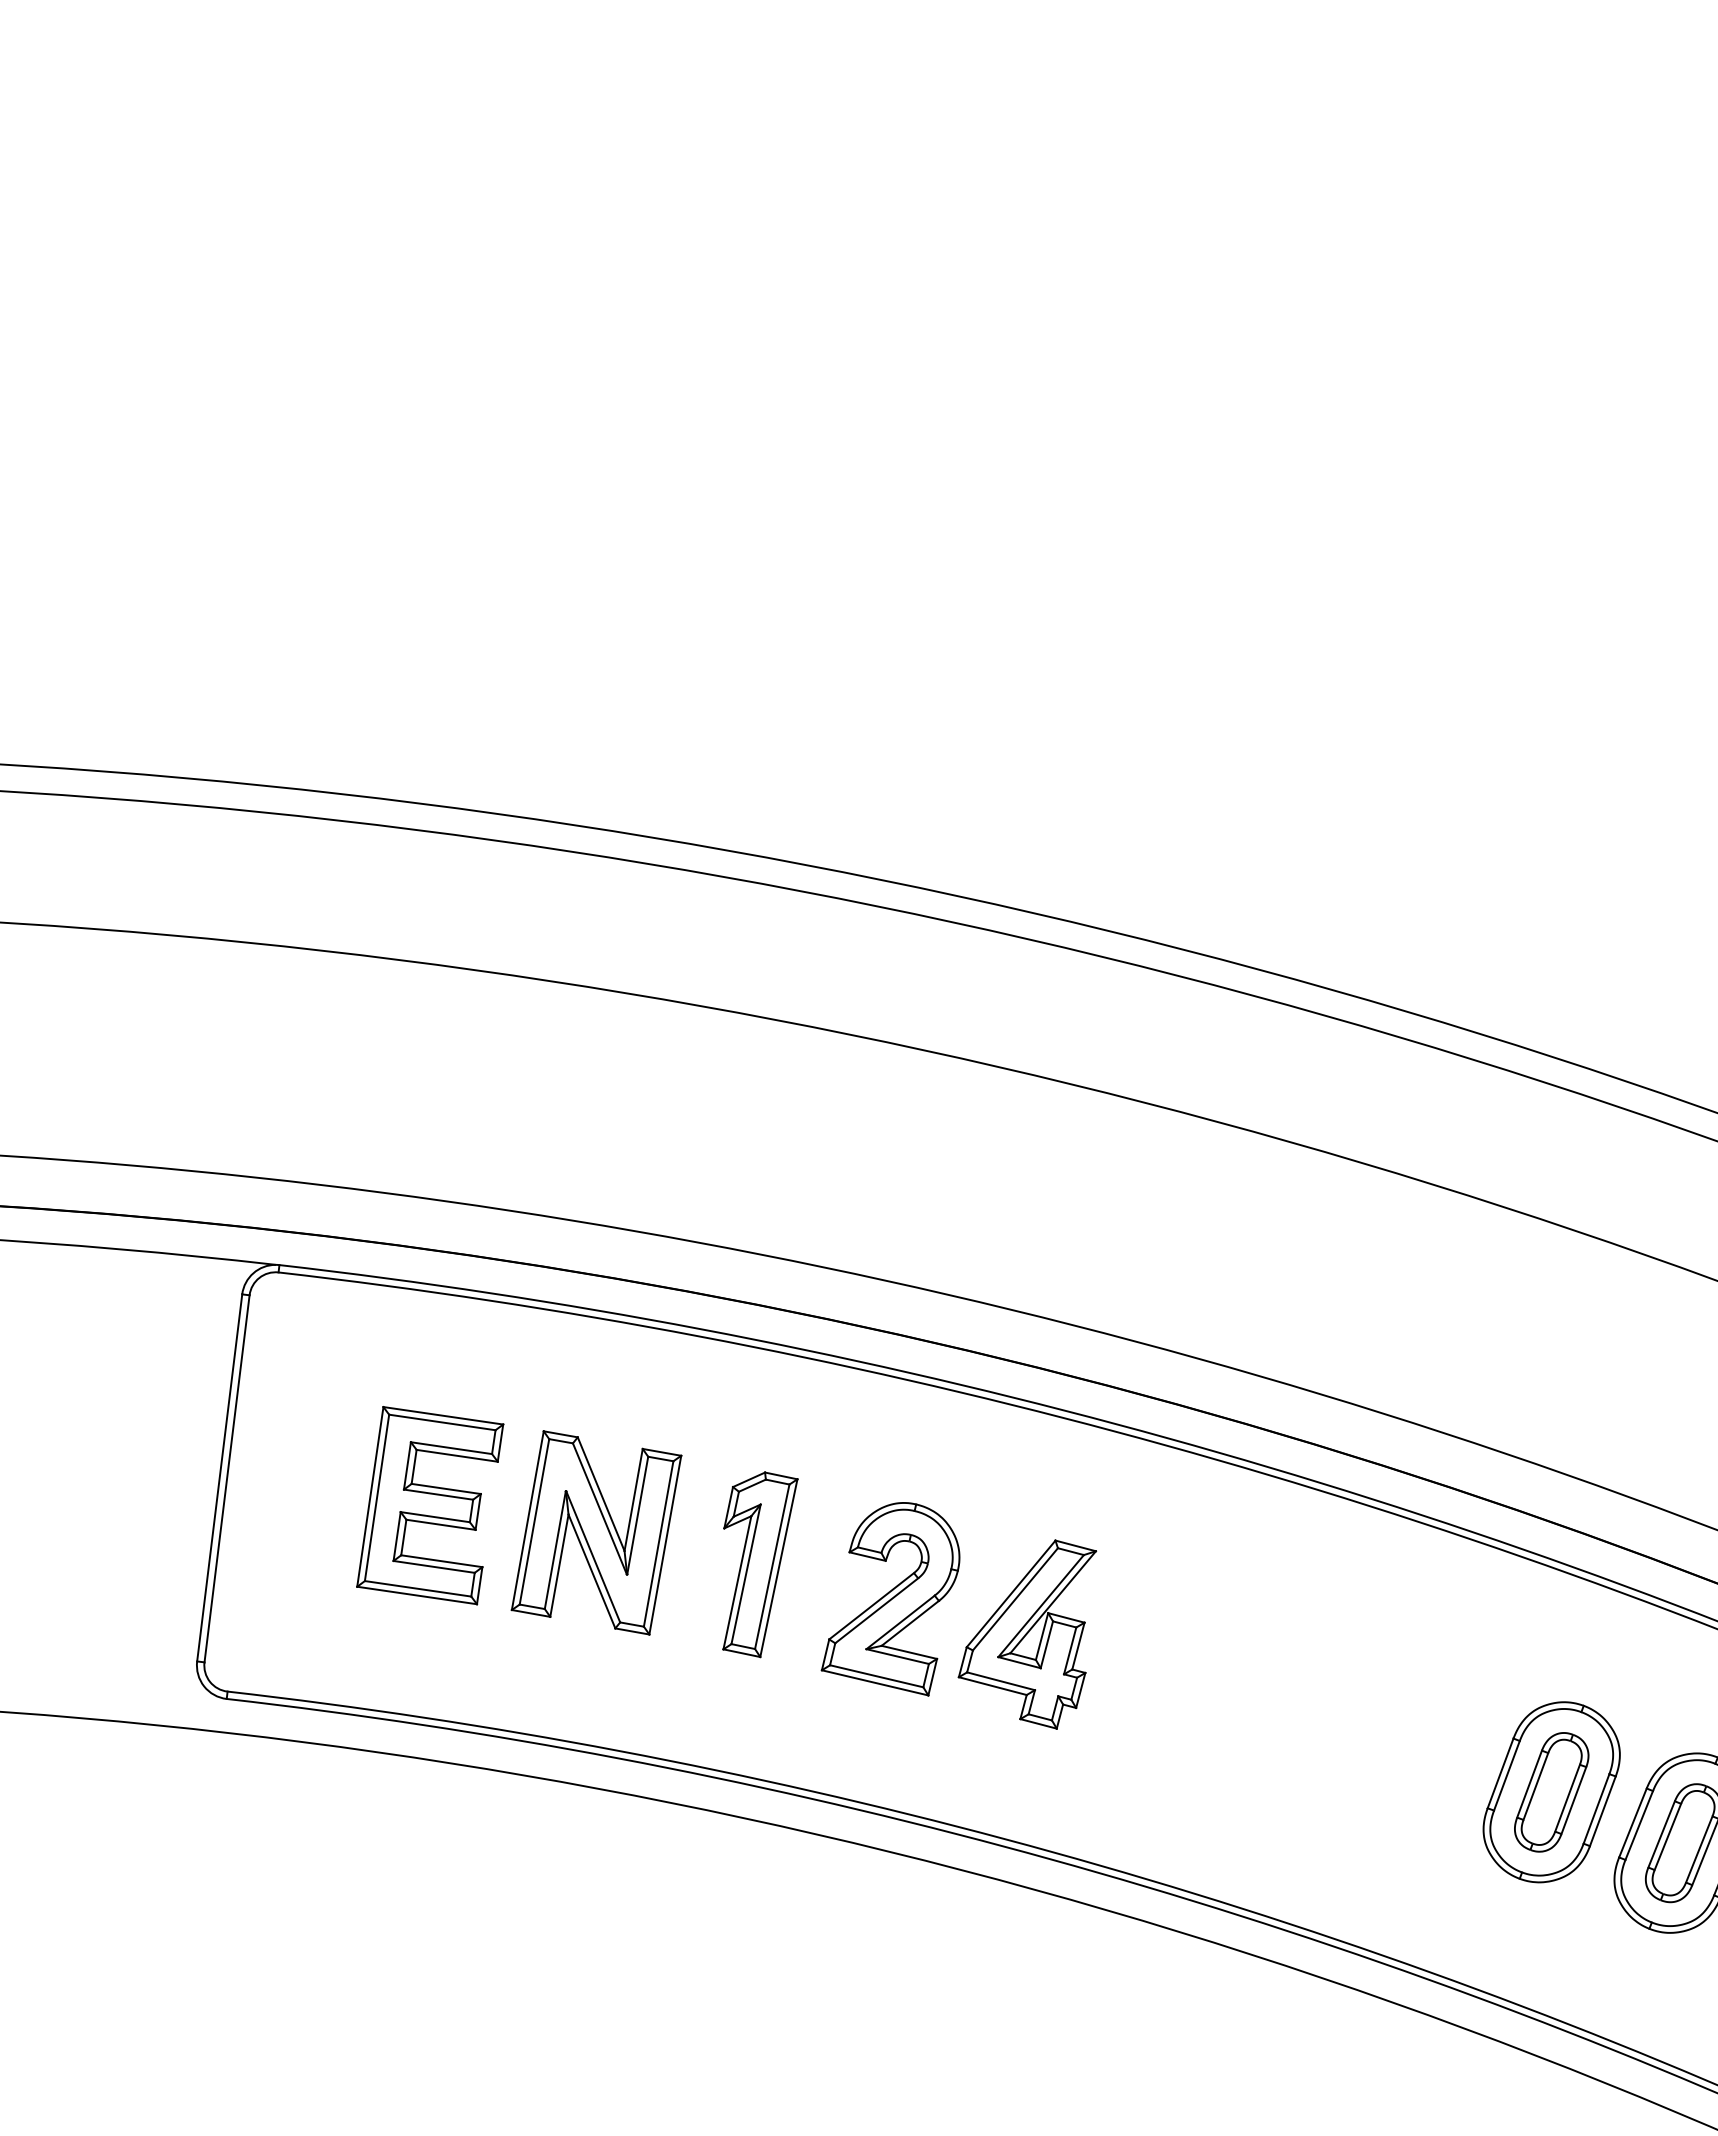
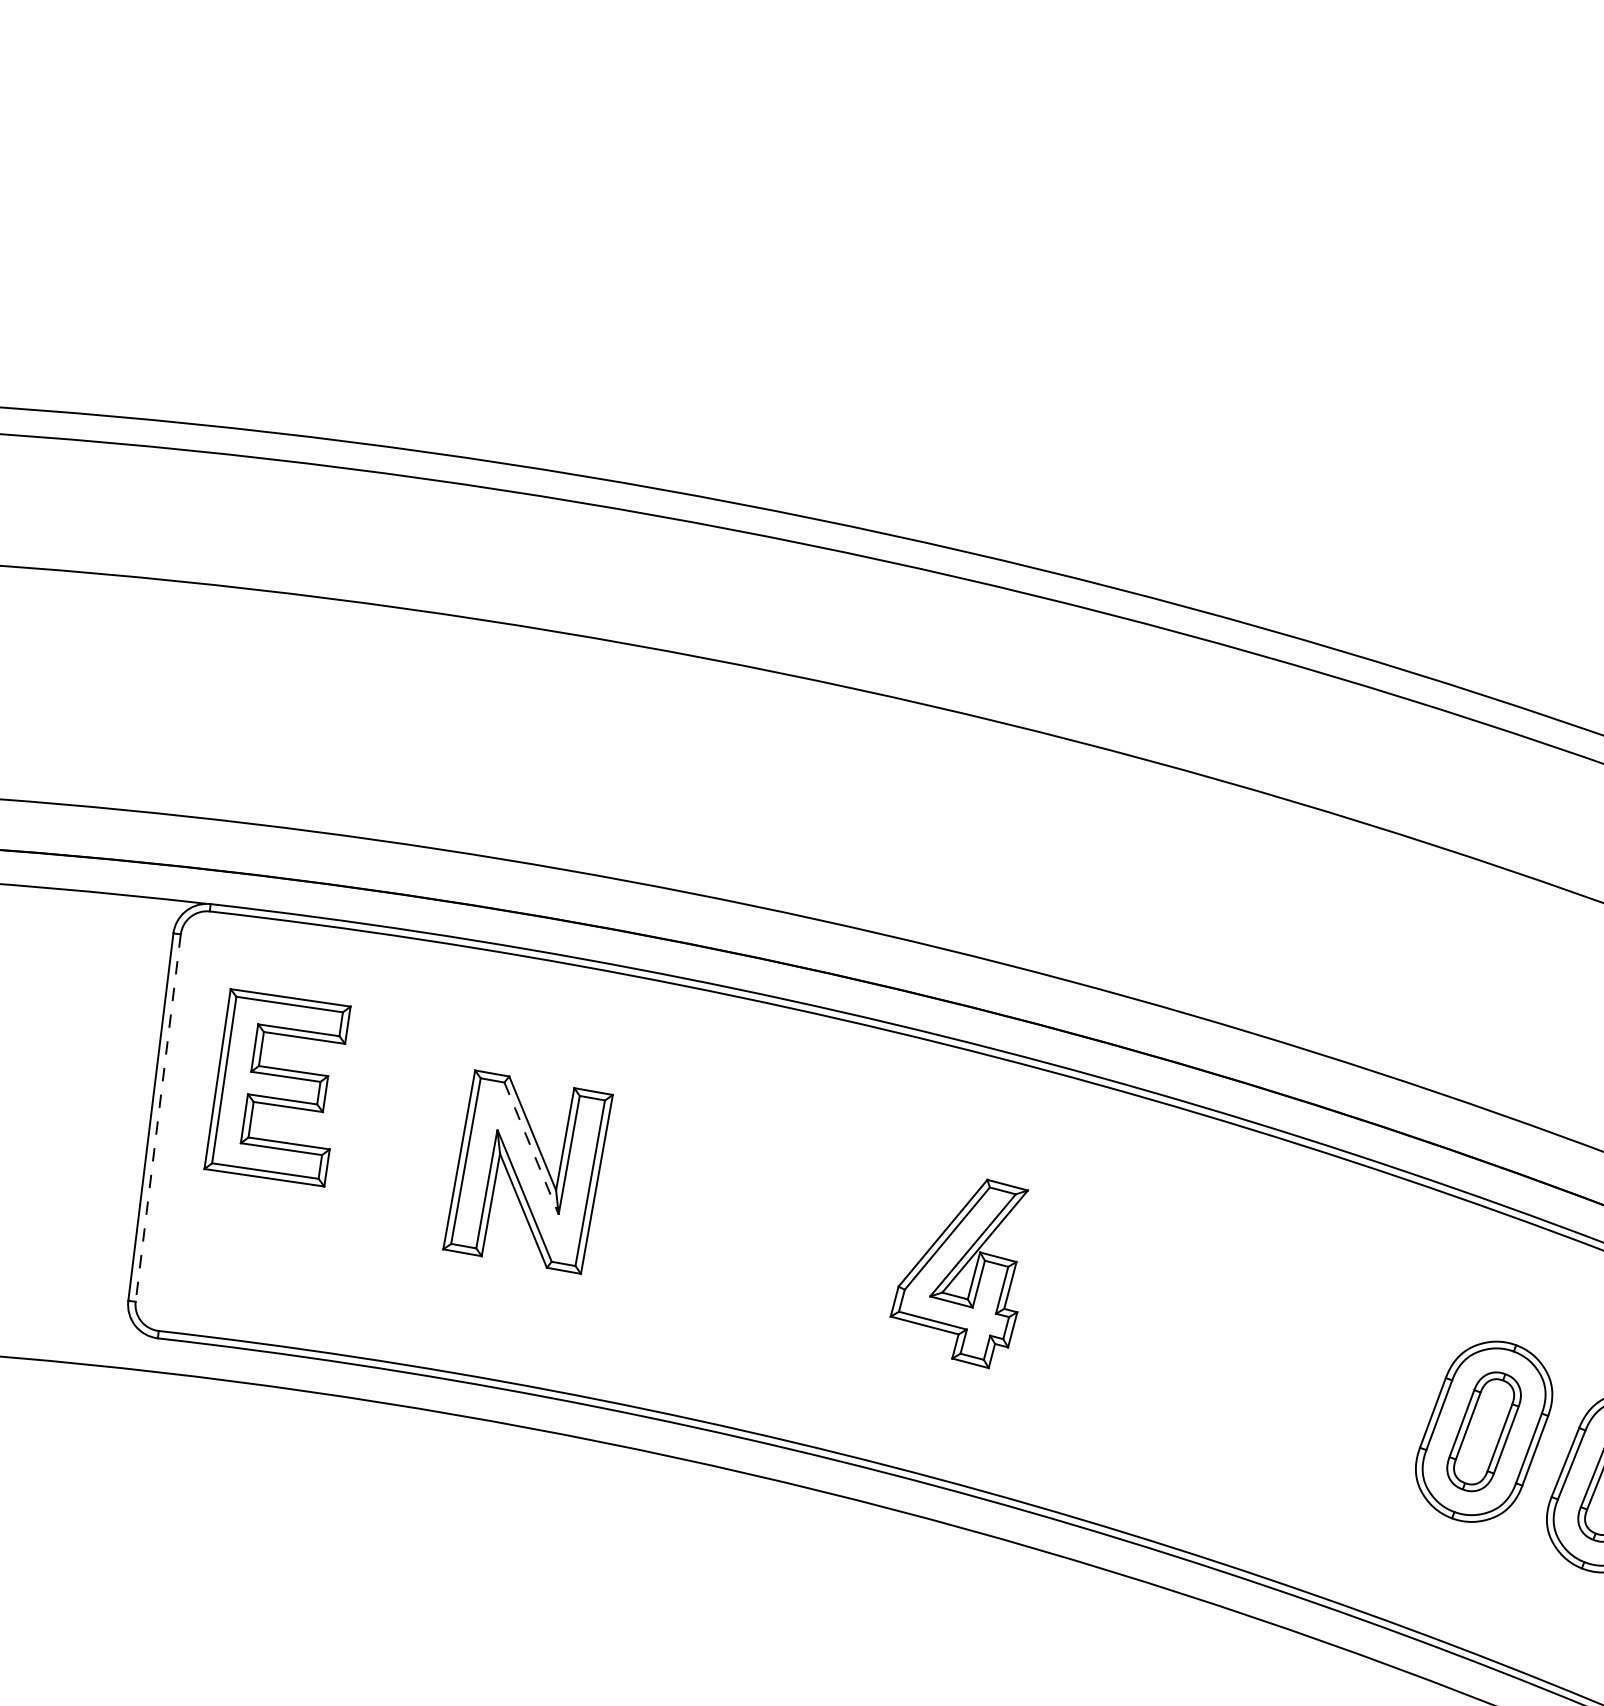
line: (227, 1478) -> (158, 1117), solid -> dashed
part: (430, 1505) -> (277, 1087), moved
line: (599, 1508) -> (531, 1147), solid -> dashed
part: (760, 1564) -> (692, 1203), removed
part: (890, 1599) -> (822, 1238), removed

